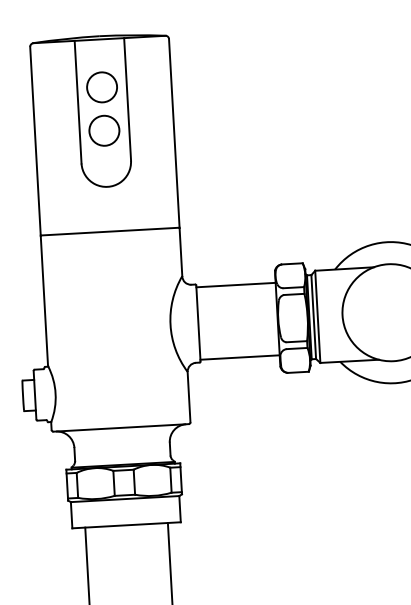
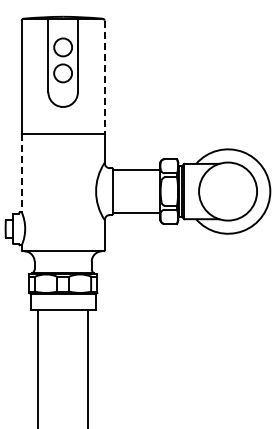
line: (173, 133) -> (104, 77), solid -> dashed
line: (44, 301) -> (21, 173), solid -> dashed

